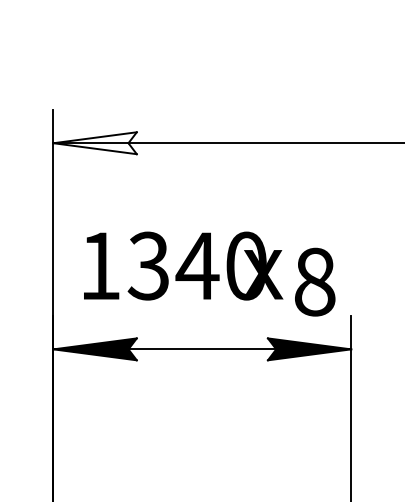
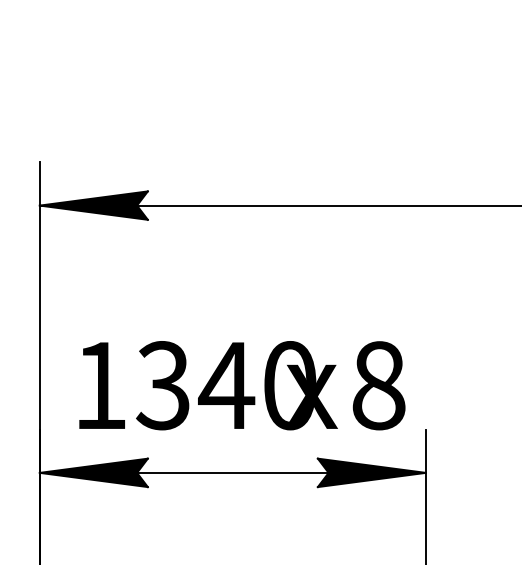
fill: (94, 143) -> (92, 205), added
text: (183, 265) -> (208, 384), moved

